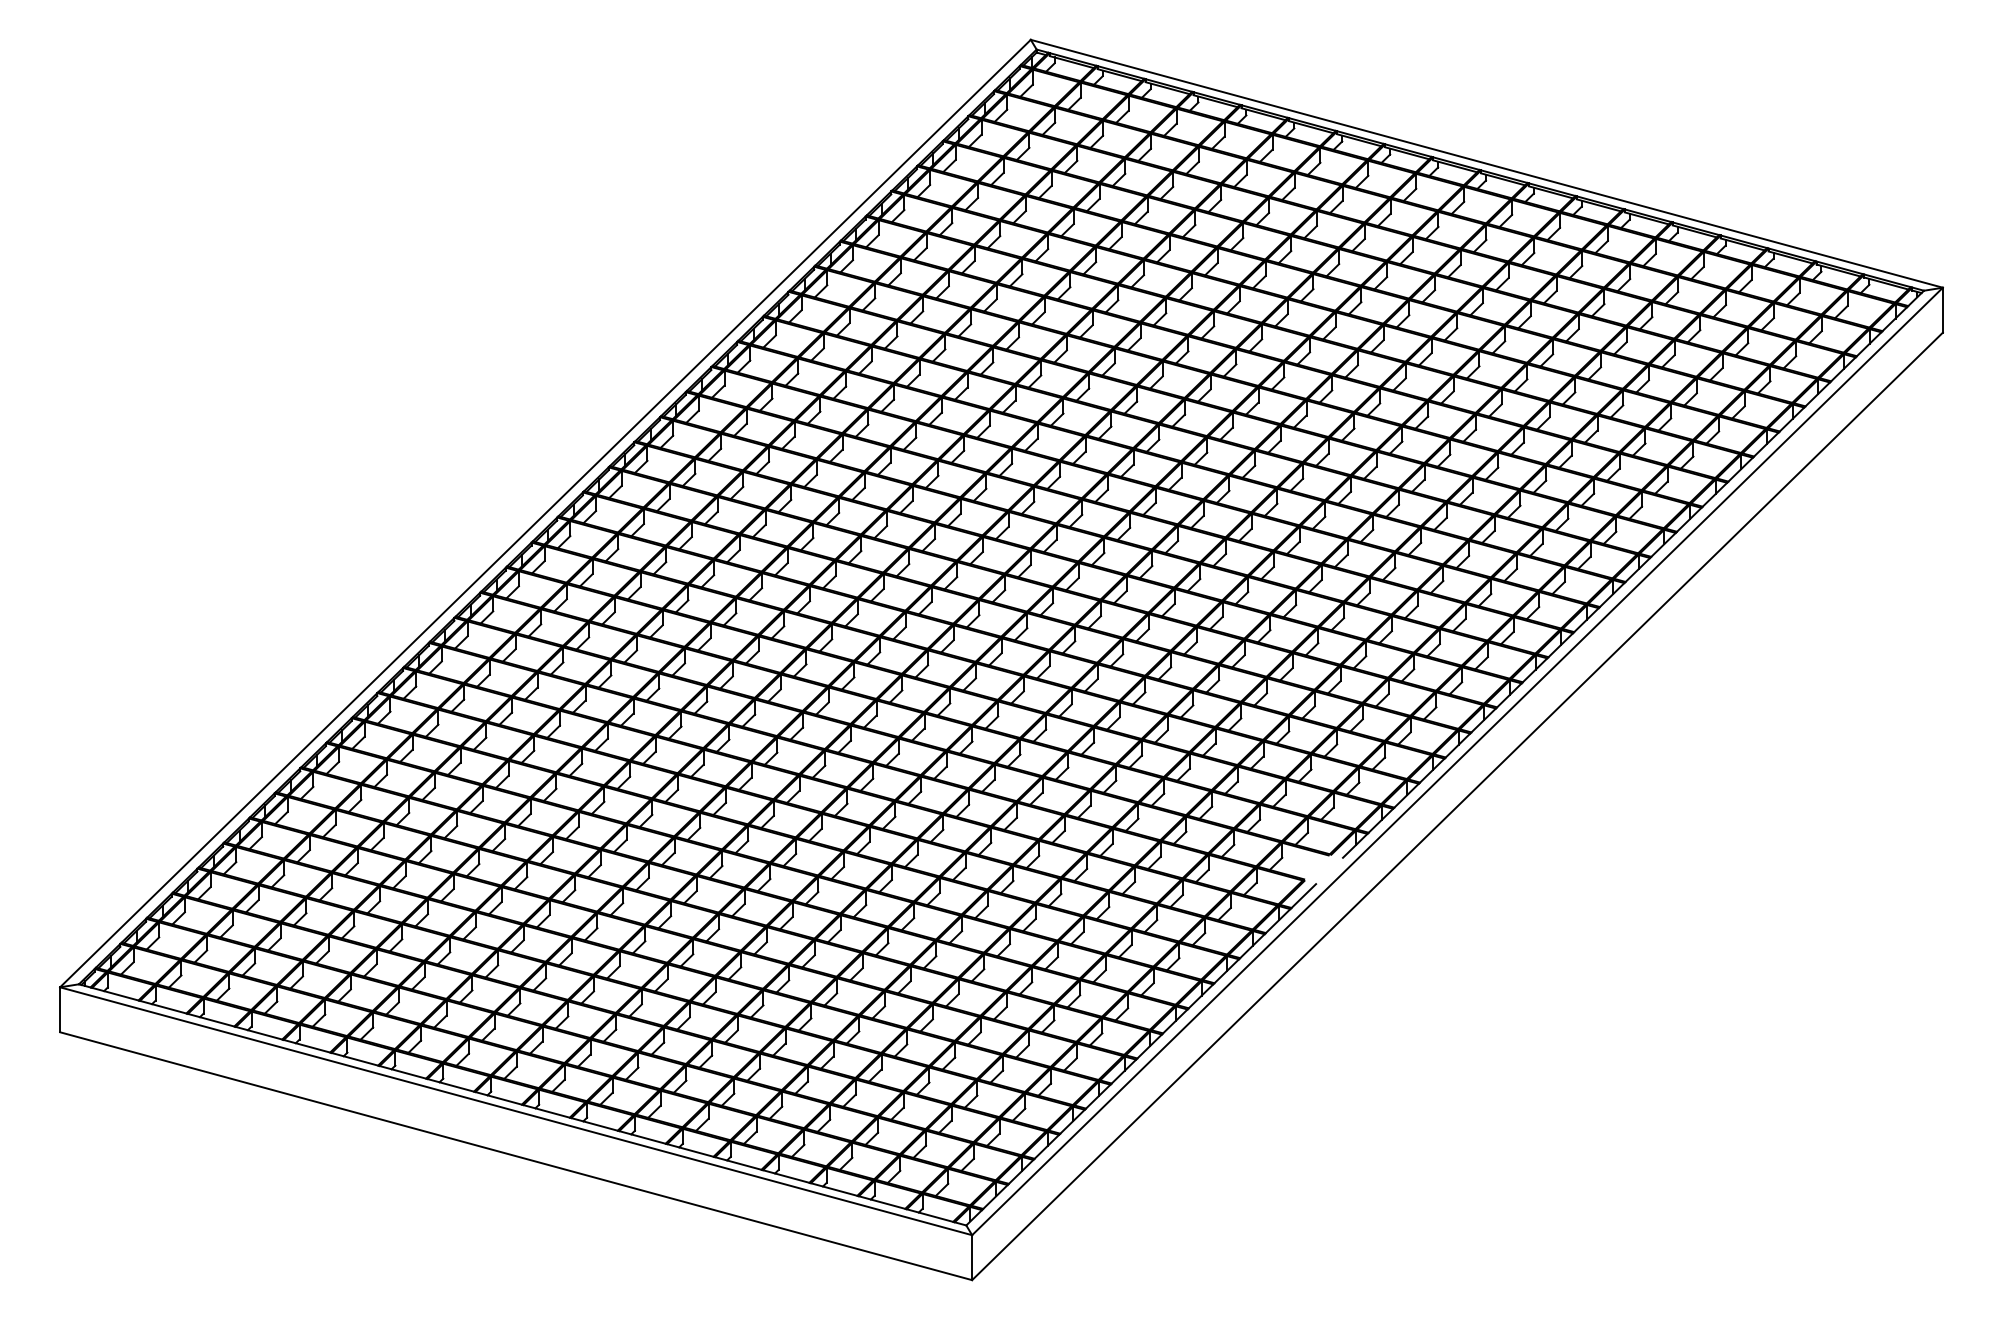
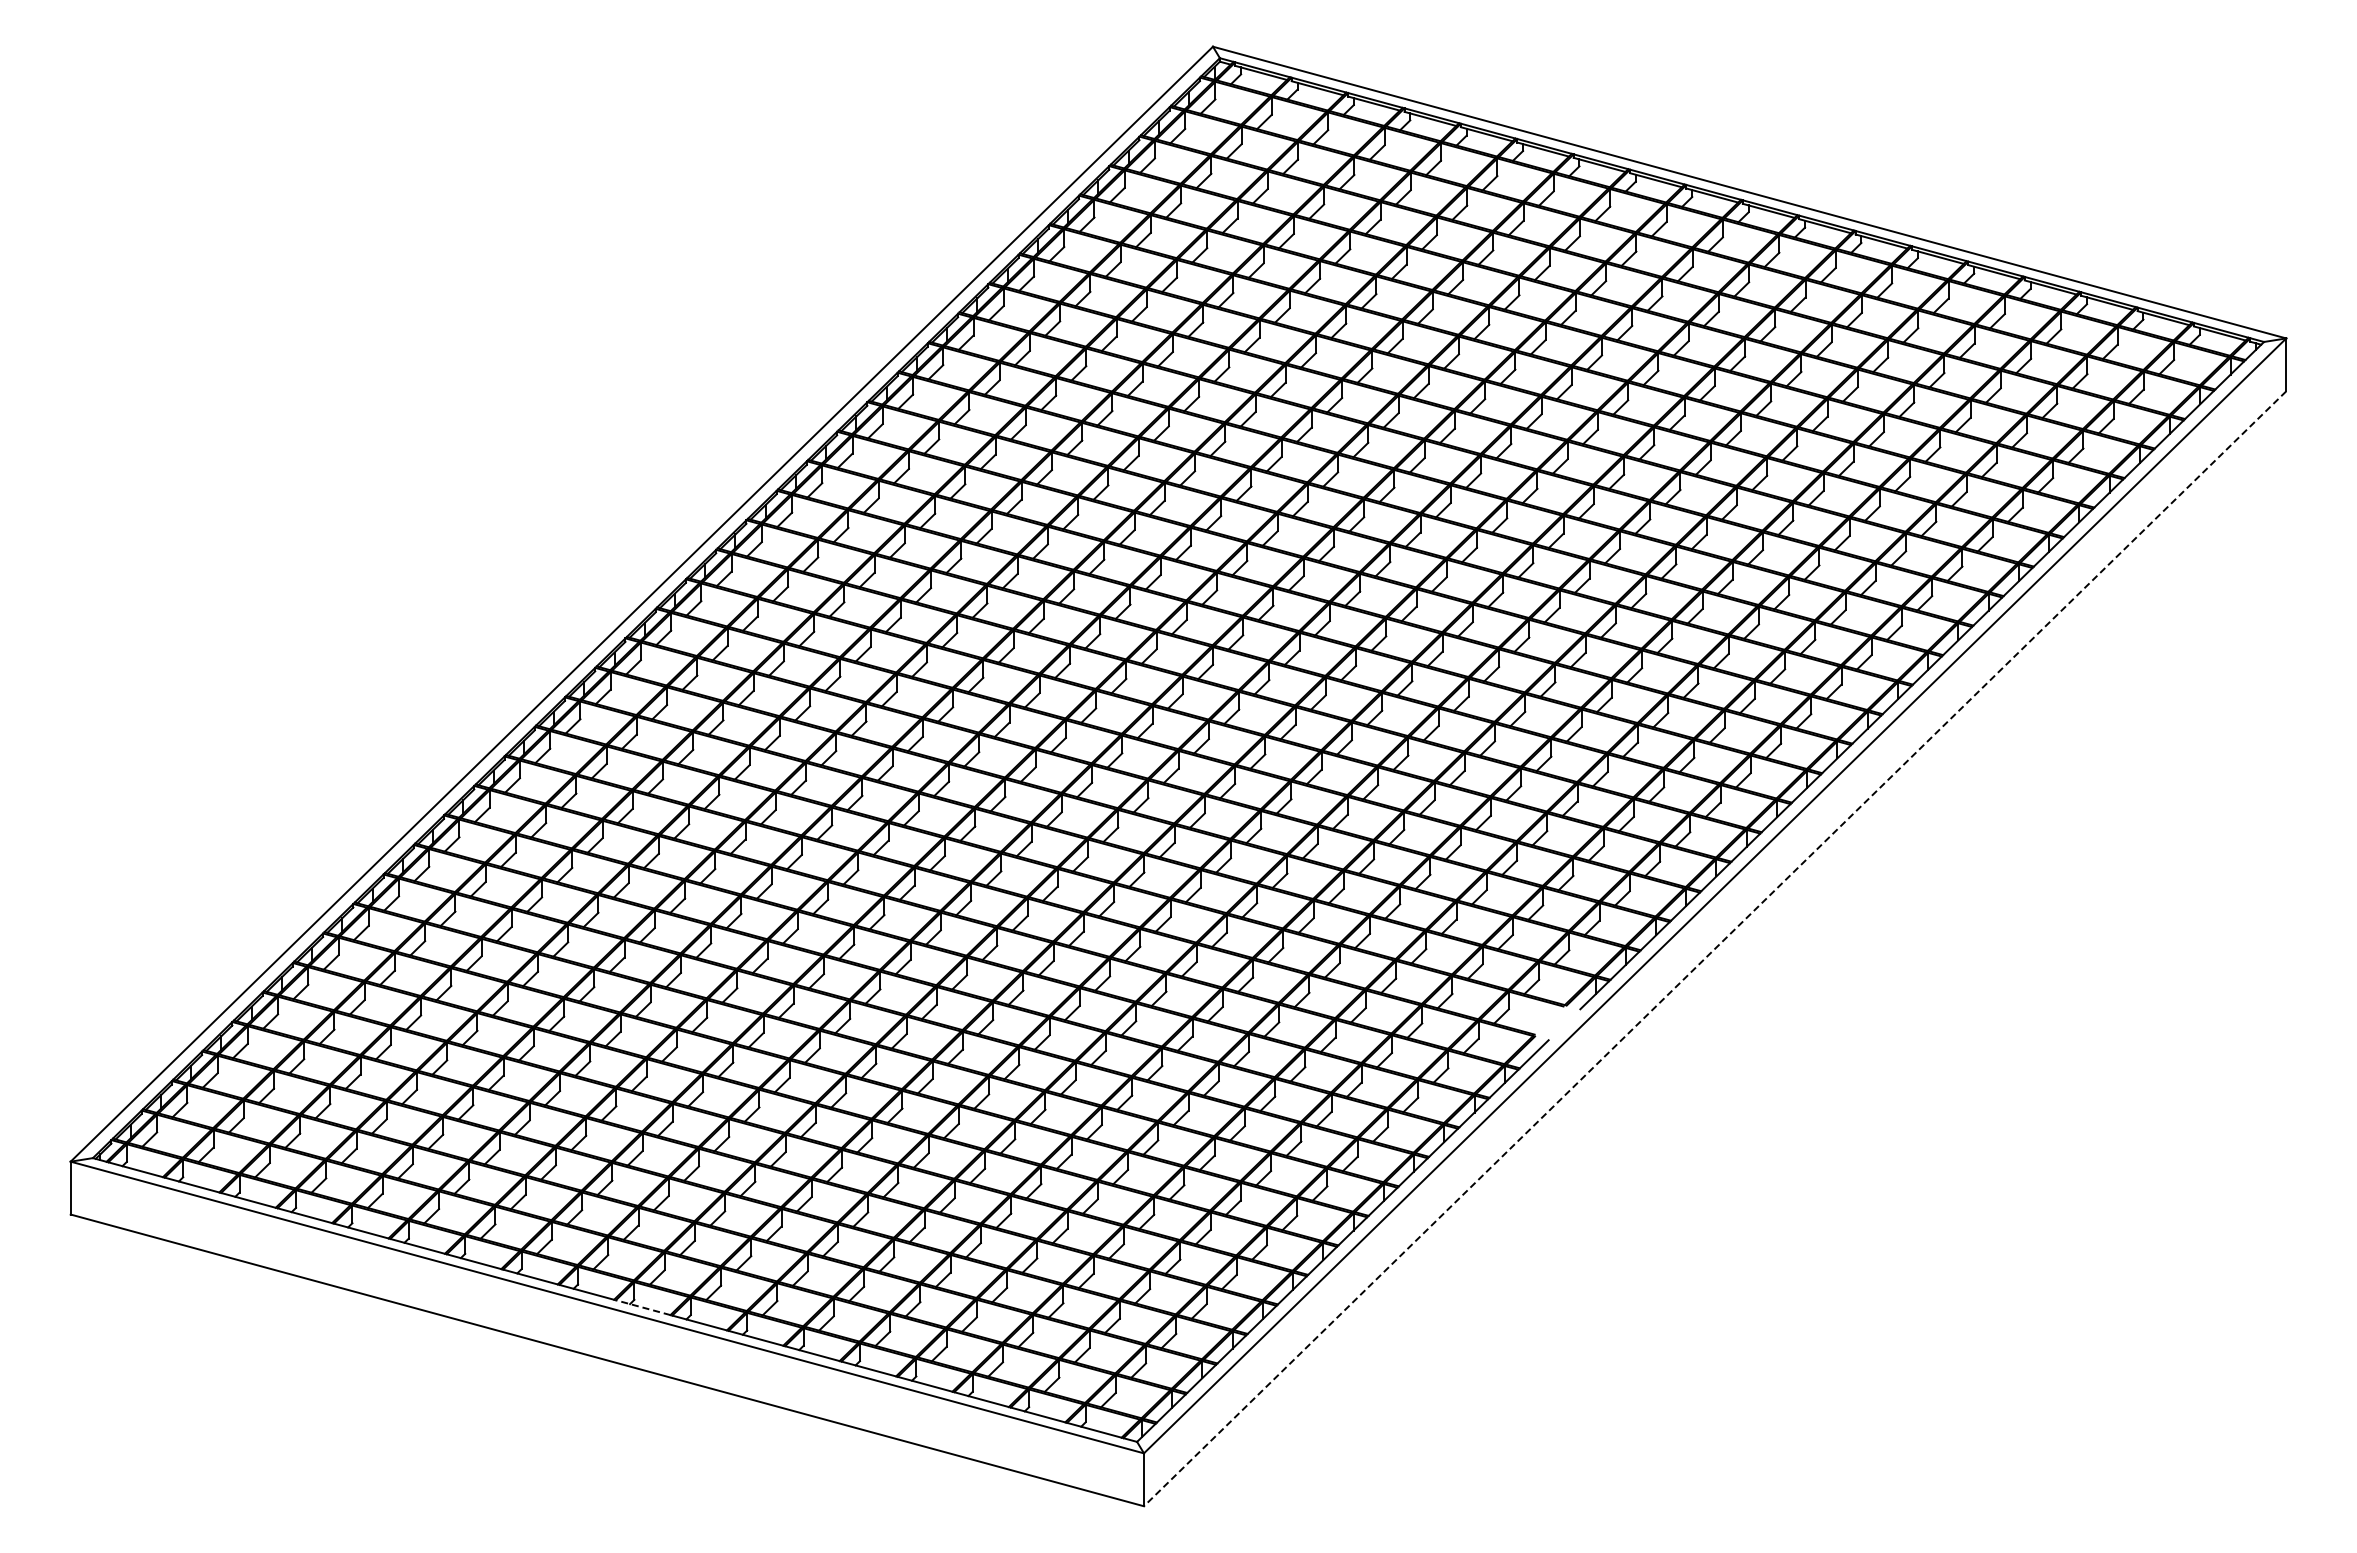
line: (1456, 807) -> (1714, 949), solid -> dashed
line: (546, 1111) -> (642, 1307), solid -> dashed

